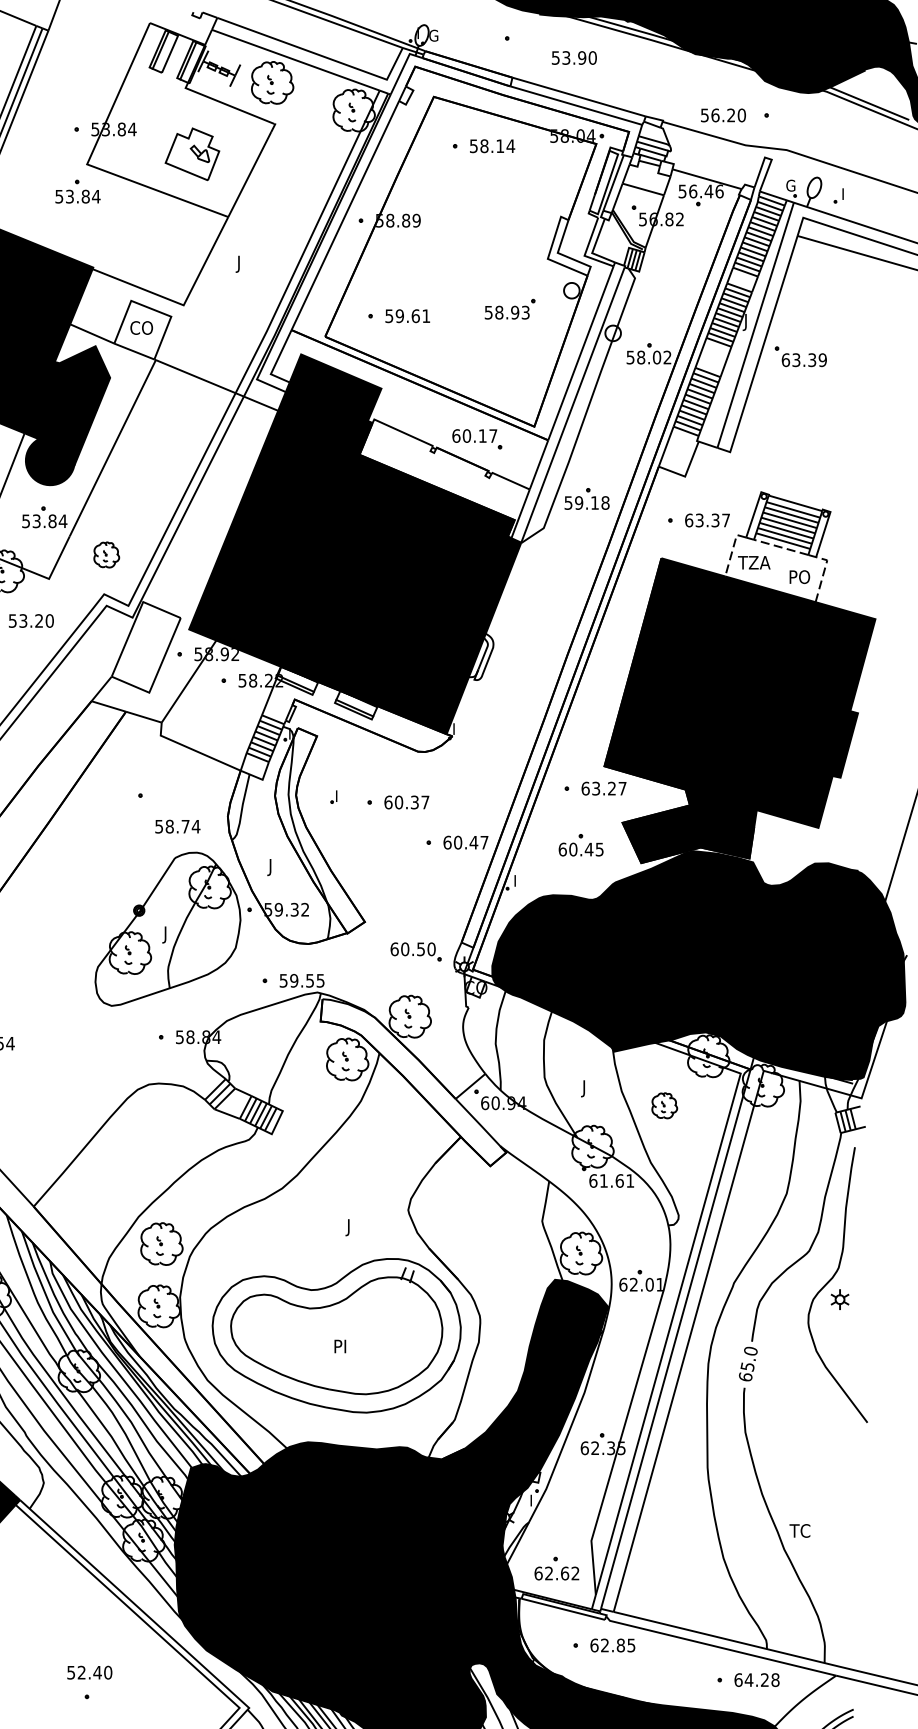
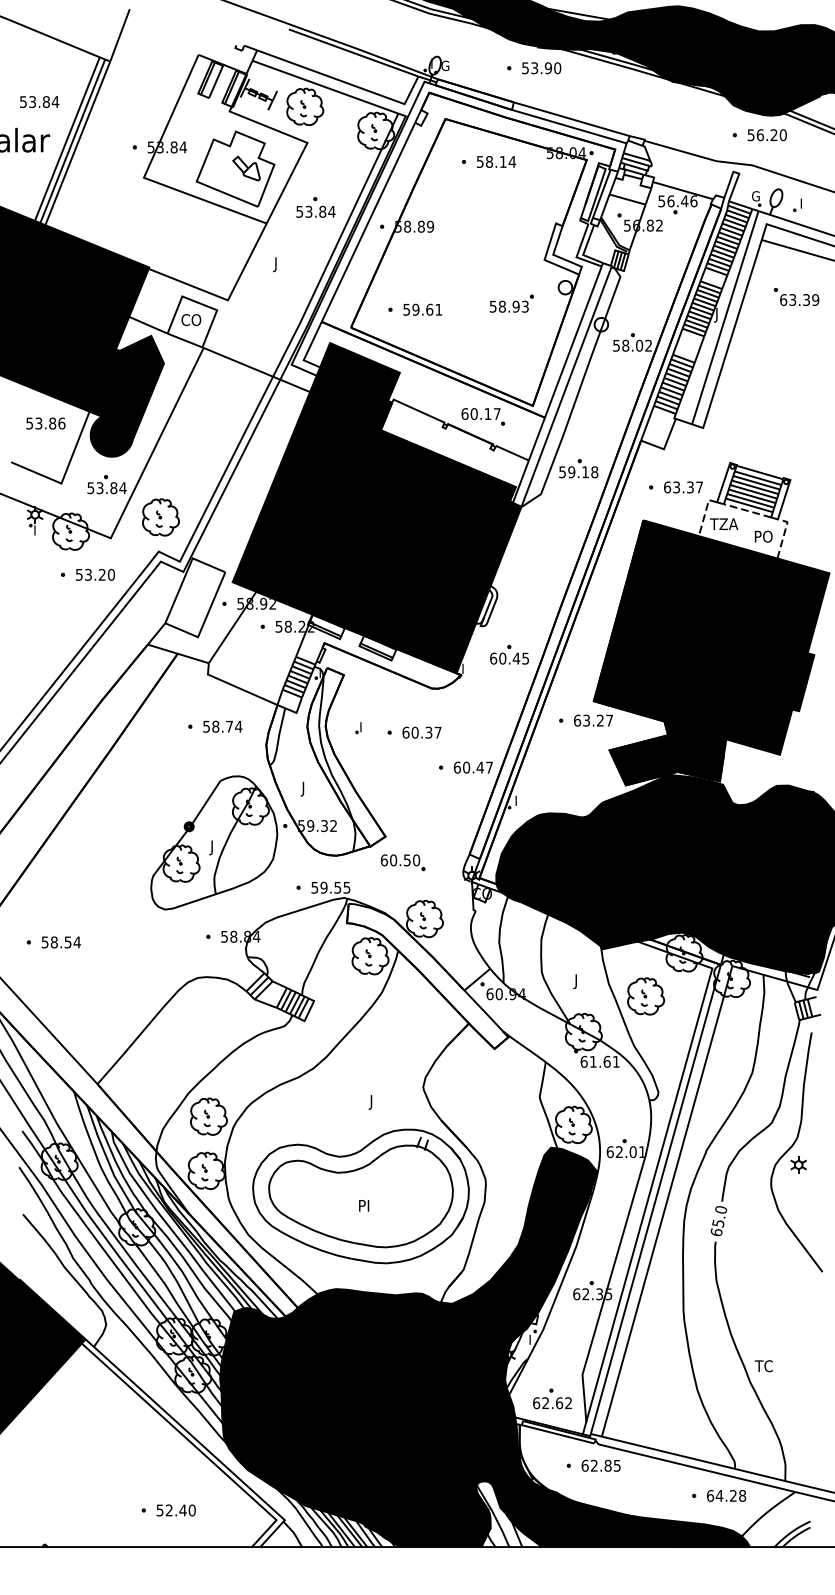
text: (574, 58) -> (541, 68), moved
text: (722, 115) -> (766, 135), moved
part: (192, 153) -> (235, 168), size x1.67
part: (77, 191) -> (315, 207), moved
part: (800, 356) -> (796, 296), moved
part: (106, 555) -> (160, 517), size x1.67
text: (177, 826) -> (222, 726), moved
part: (581, 844) -> (509, 654), moved
part: (415, 951) -> (402, 862), moved
part: (665, 1105) -> (646, 996), size x1.67
text: (88, 1672) -> (175, 1510), moved

